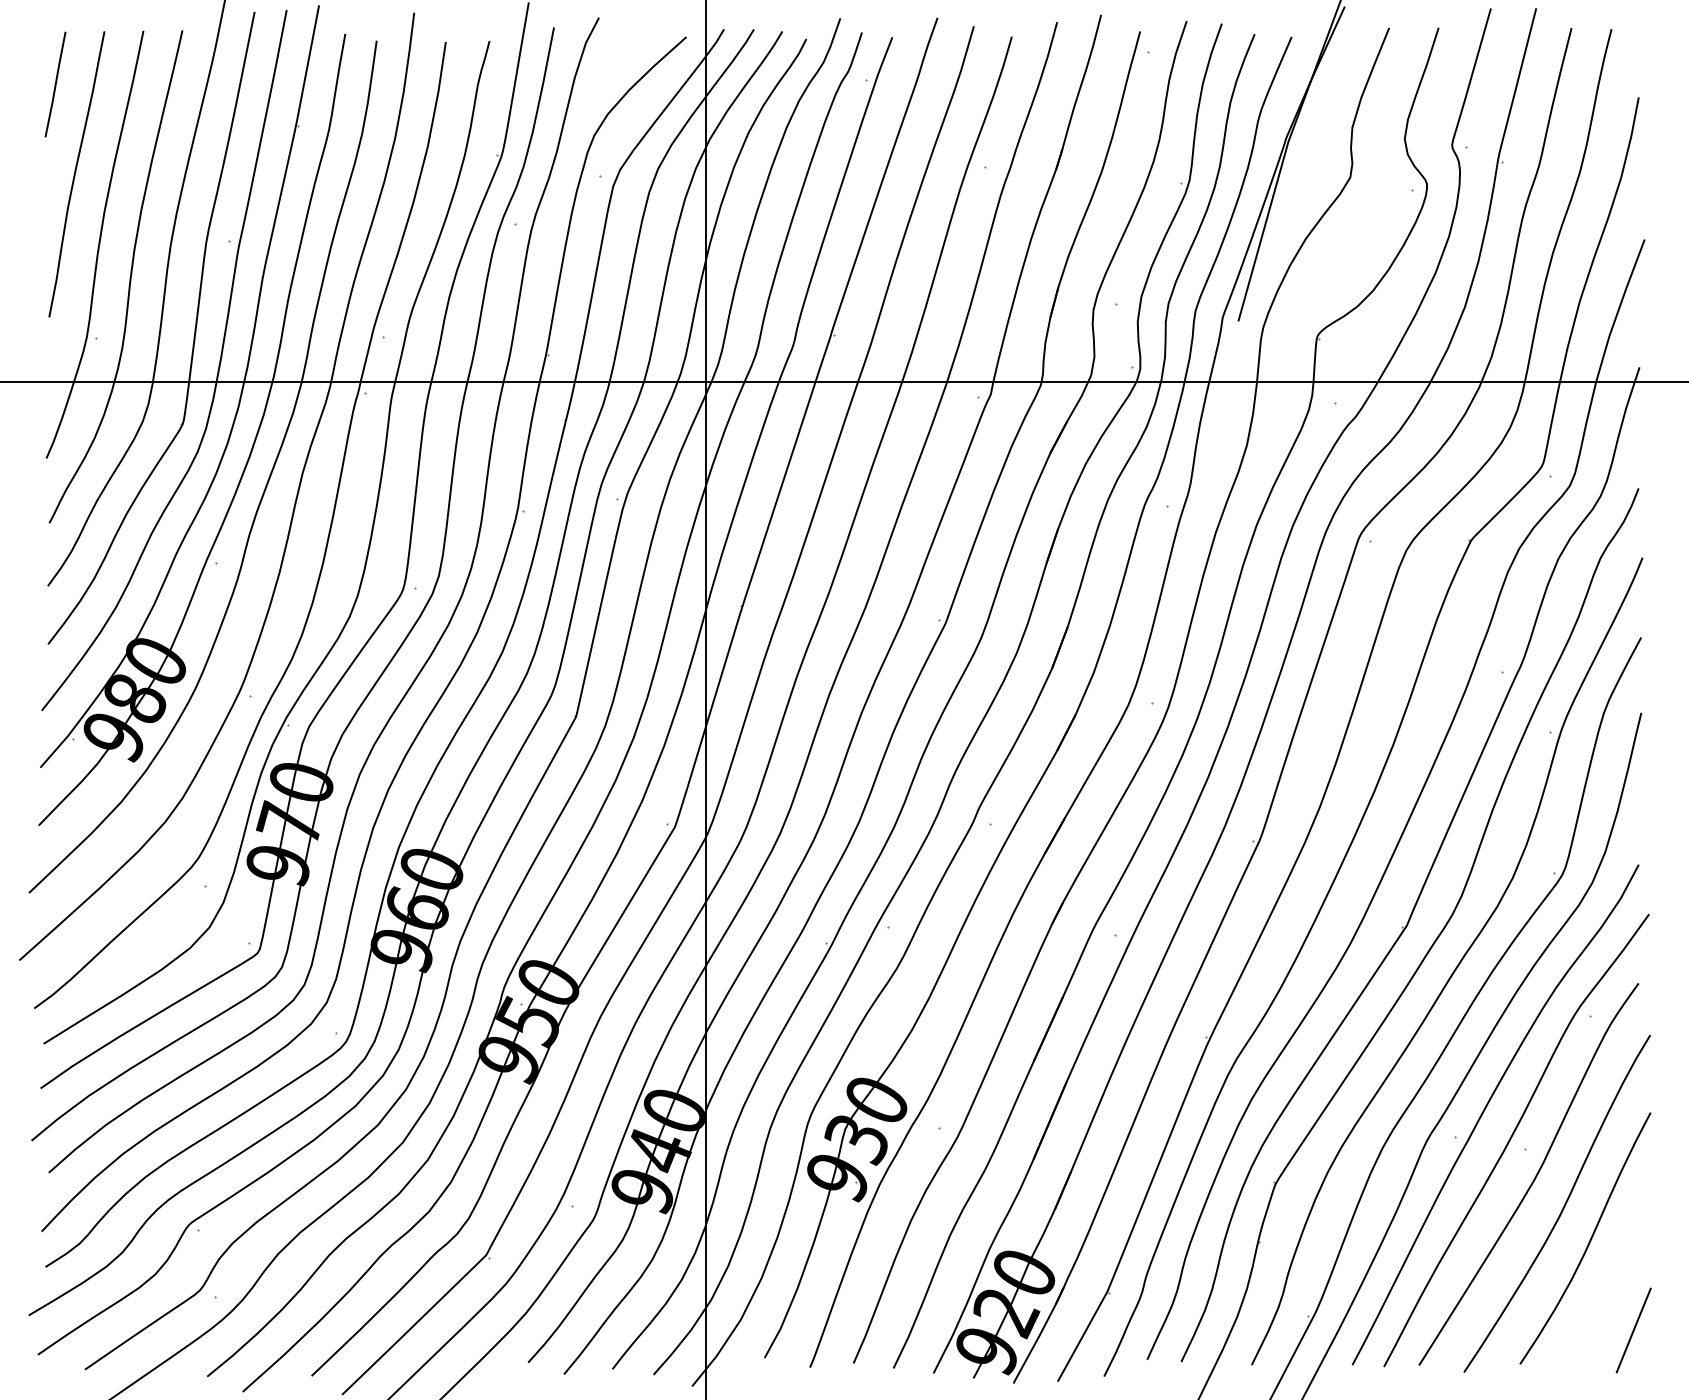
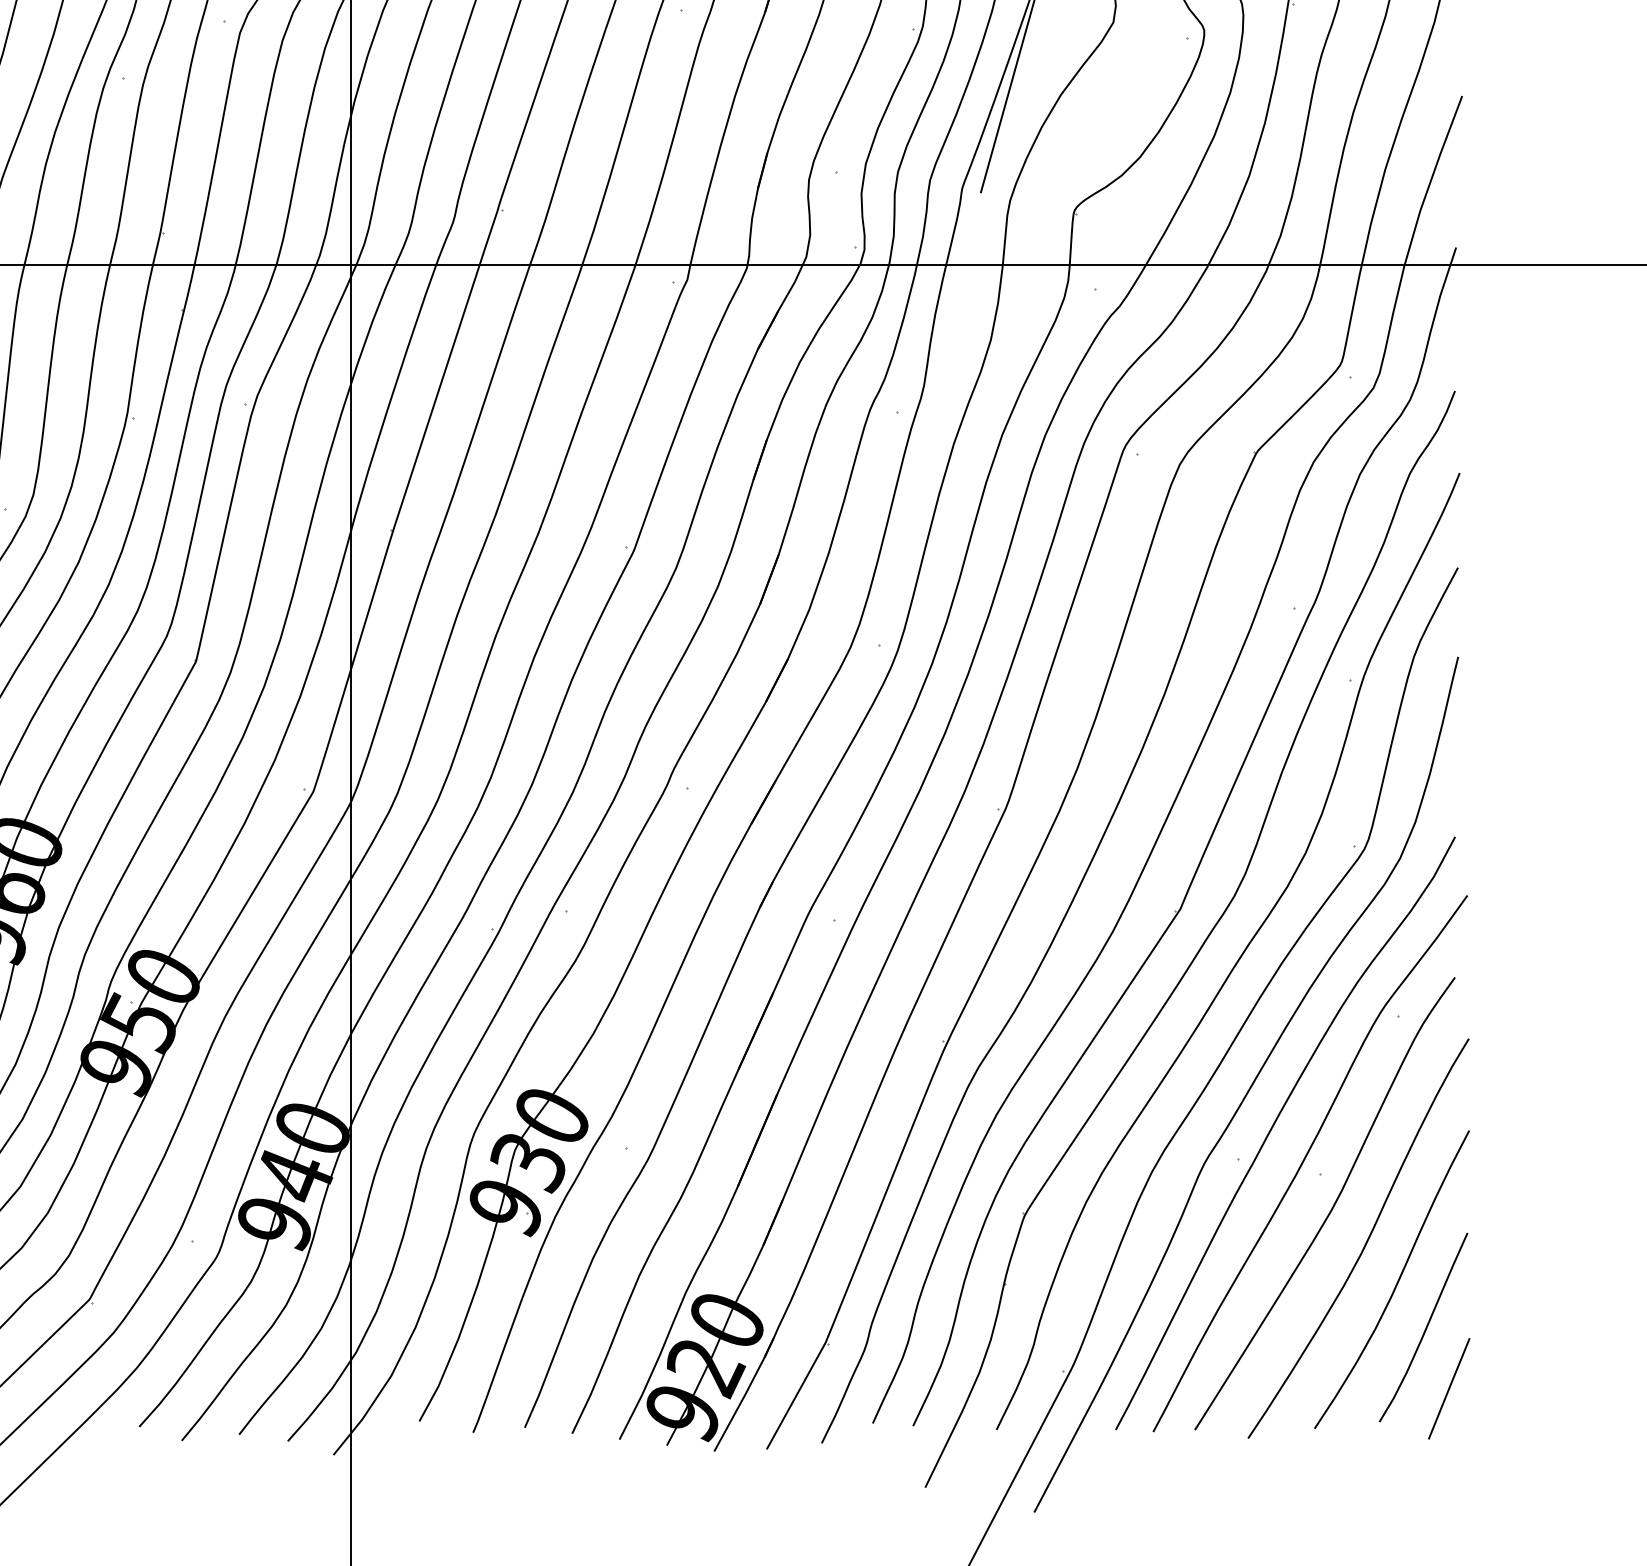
curve: (1613, 1278) -> (1425, 1327), added

